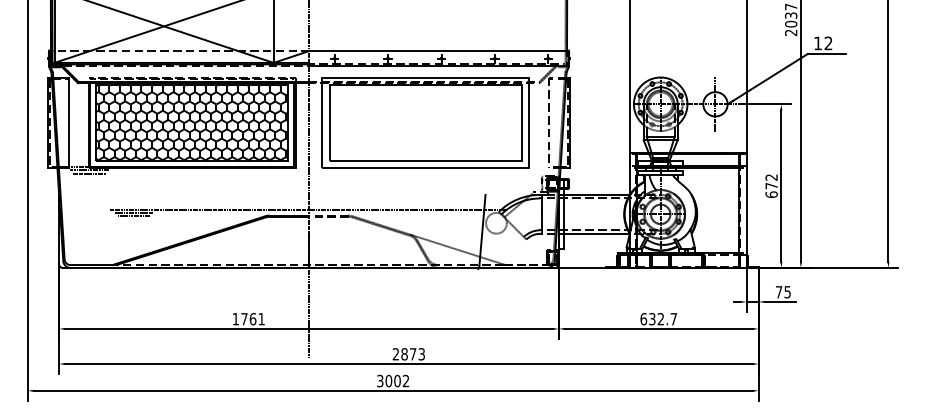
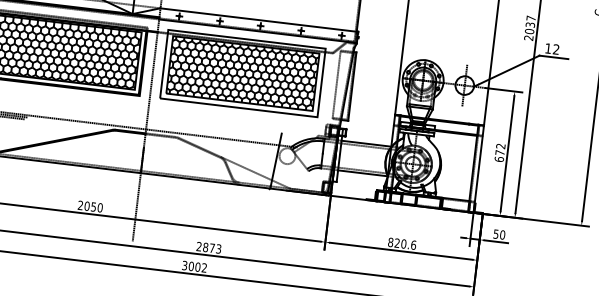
hatch: (425, 122) -> (242, 73), added
text: (783, 292) -> (499, 234), 75 -> 50
text: (248, 319) -> (90, 206), 1761 -> 2050
text: (658, 319) -> (401, 244), 632.7 -> 820.6

